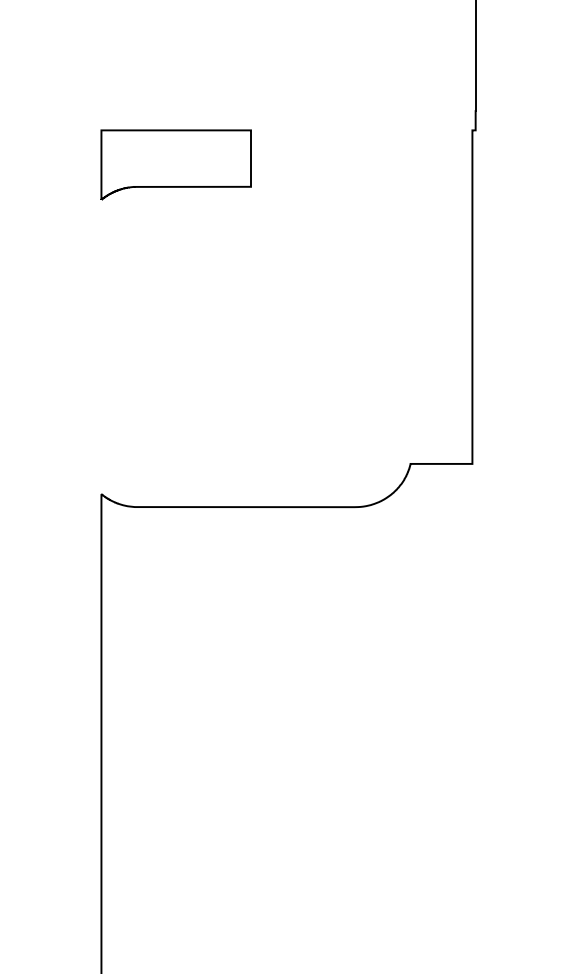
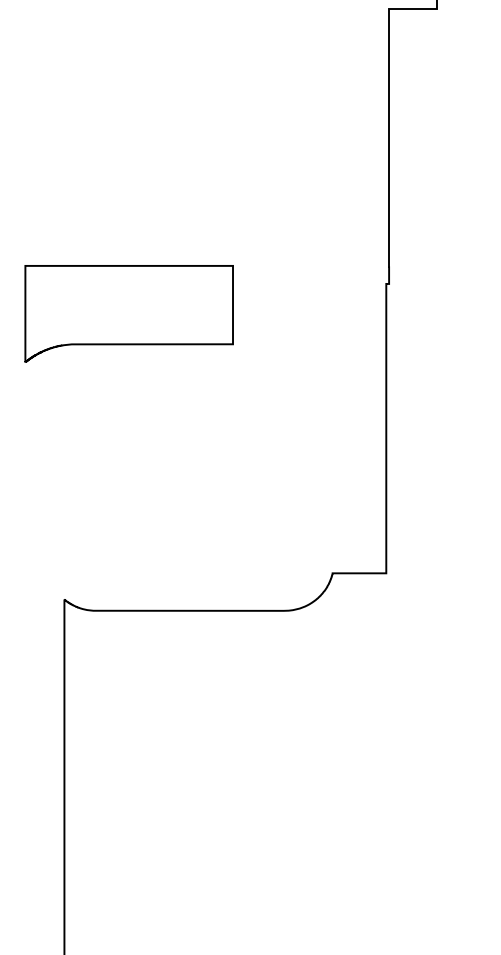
part: (176, 164) -> (129, 313), size x1.6

